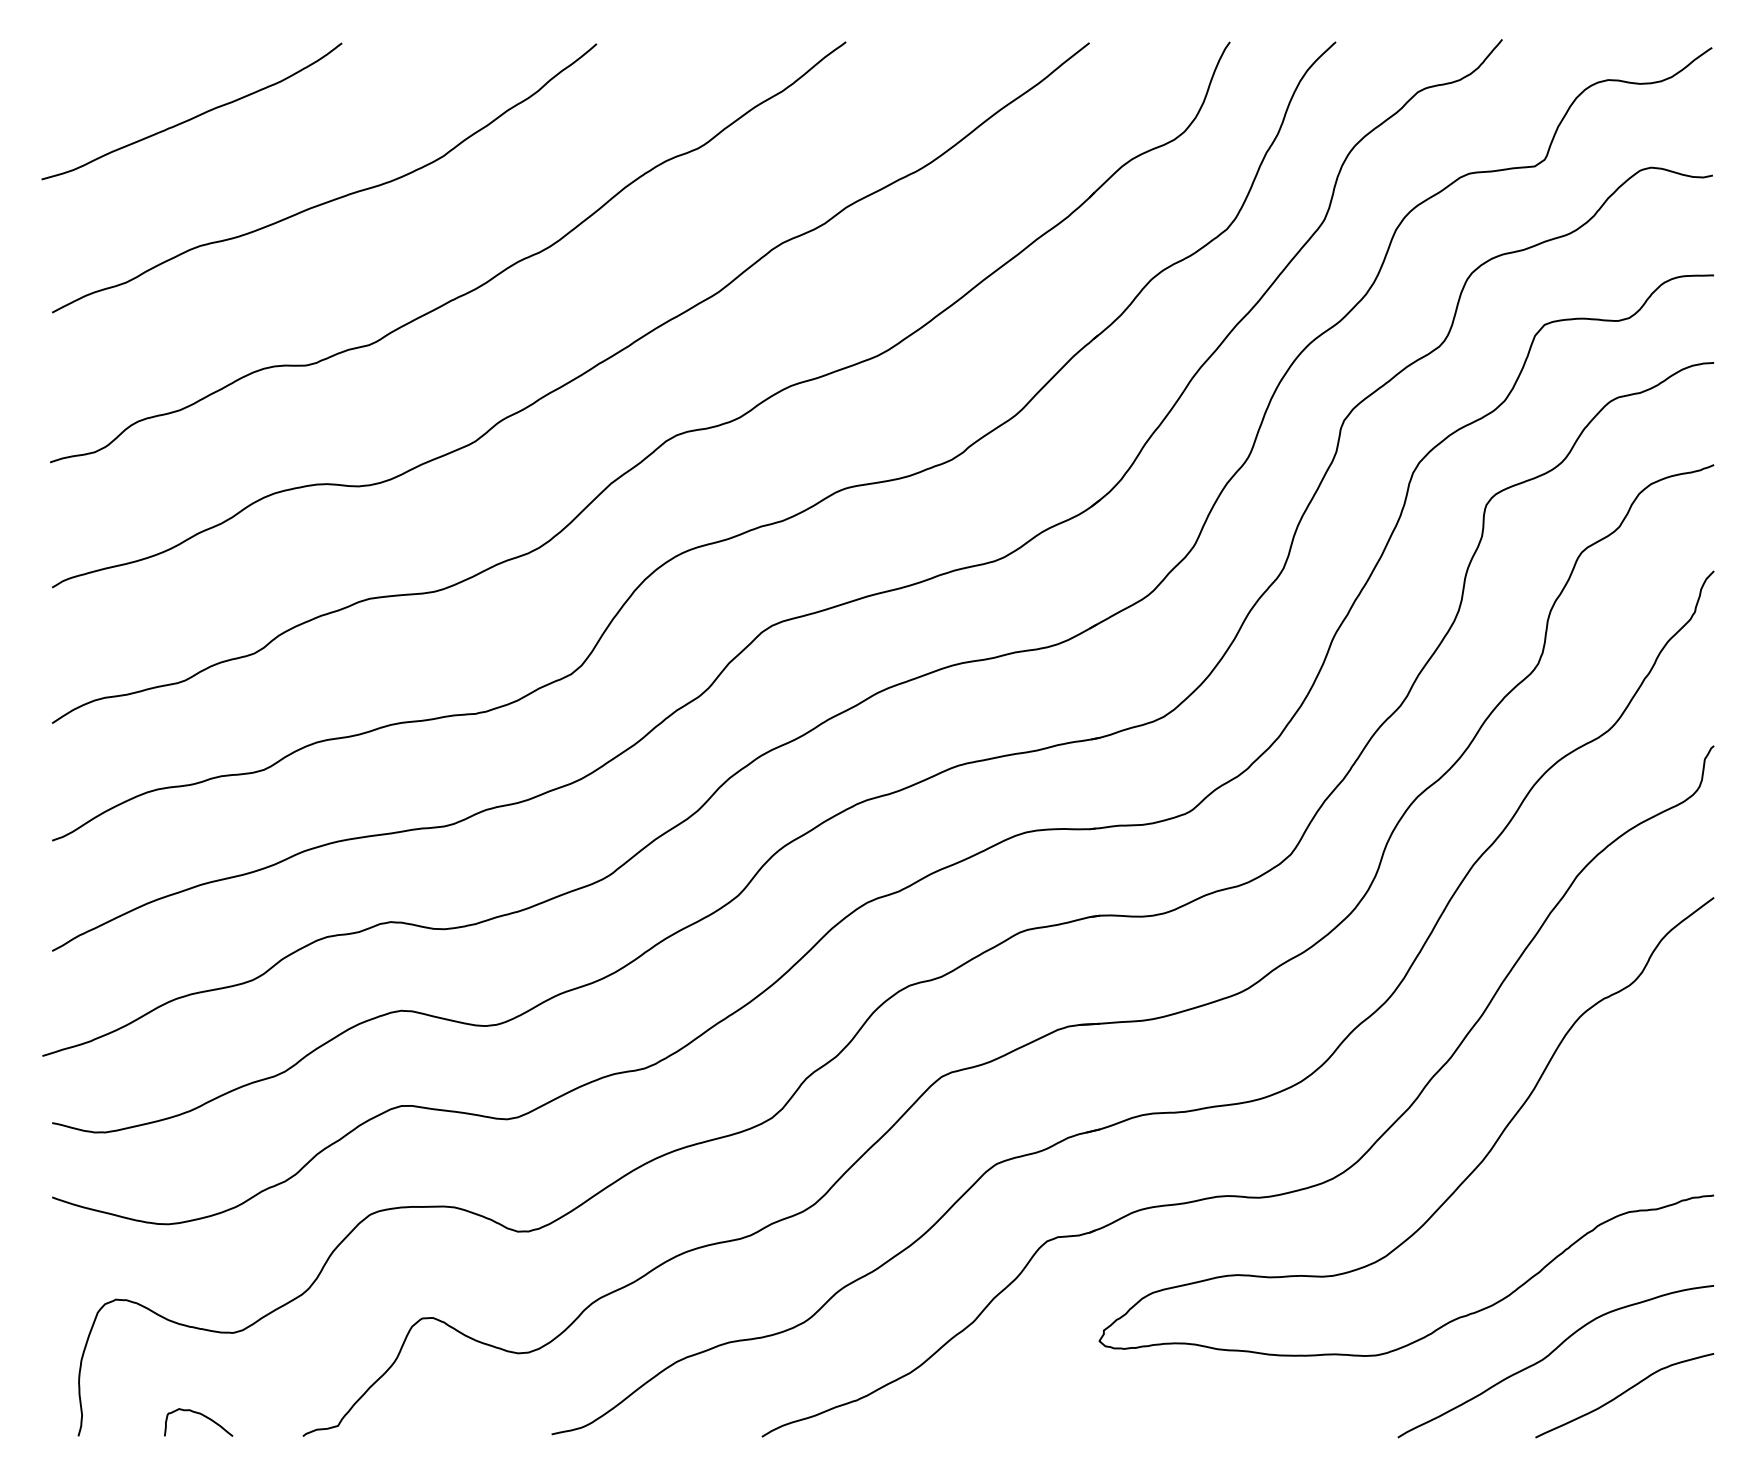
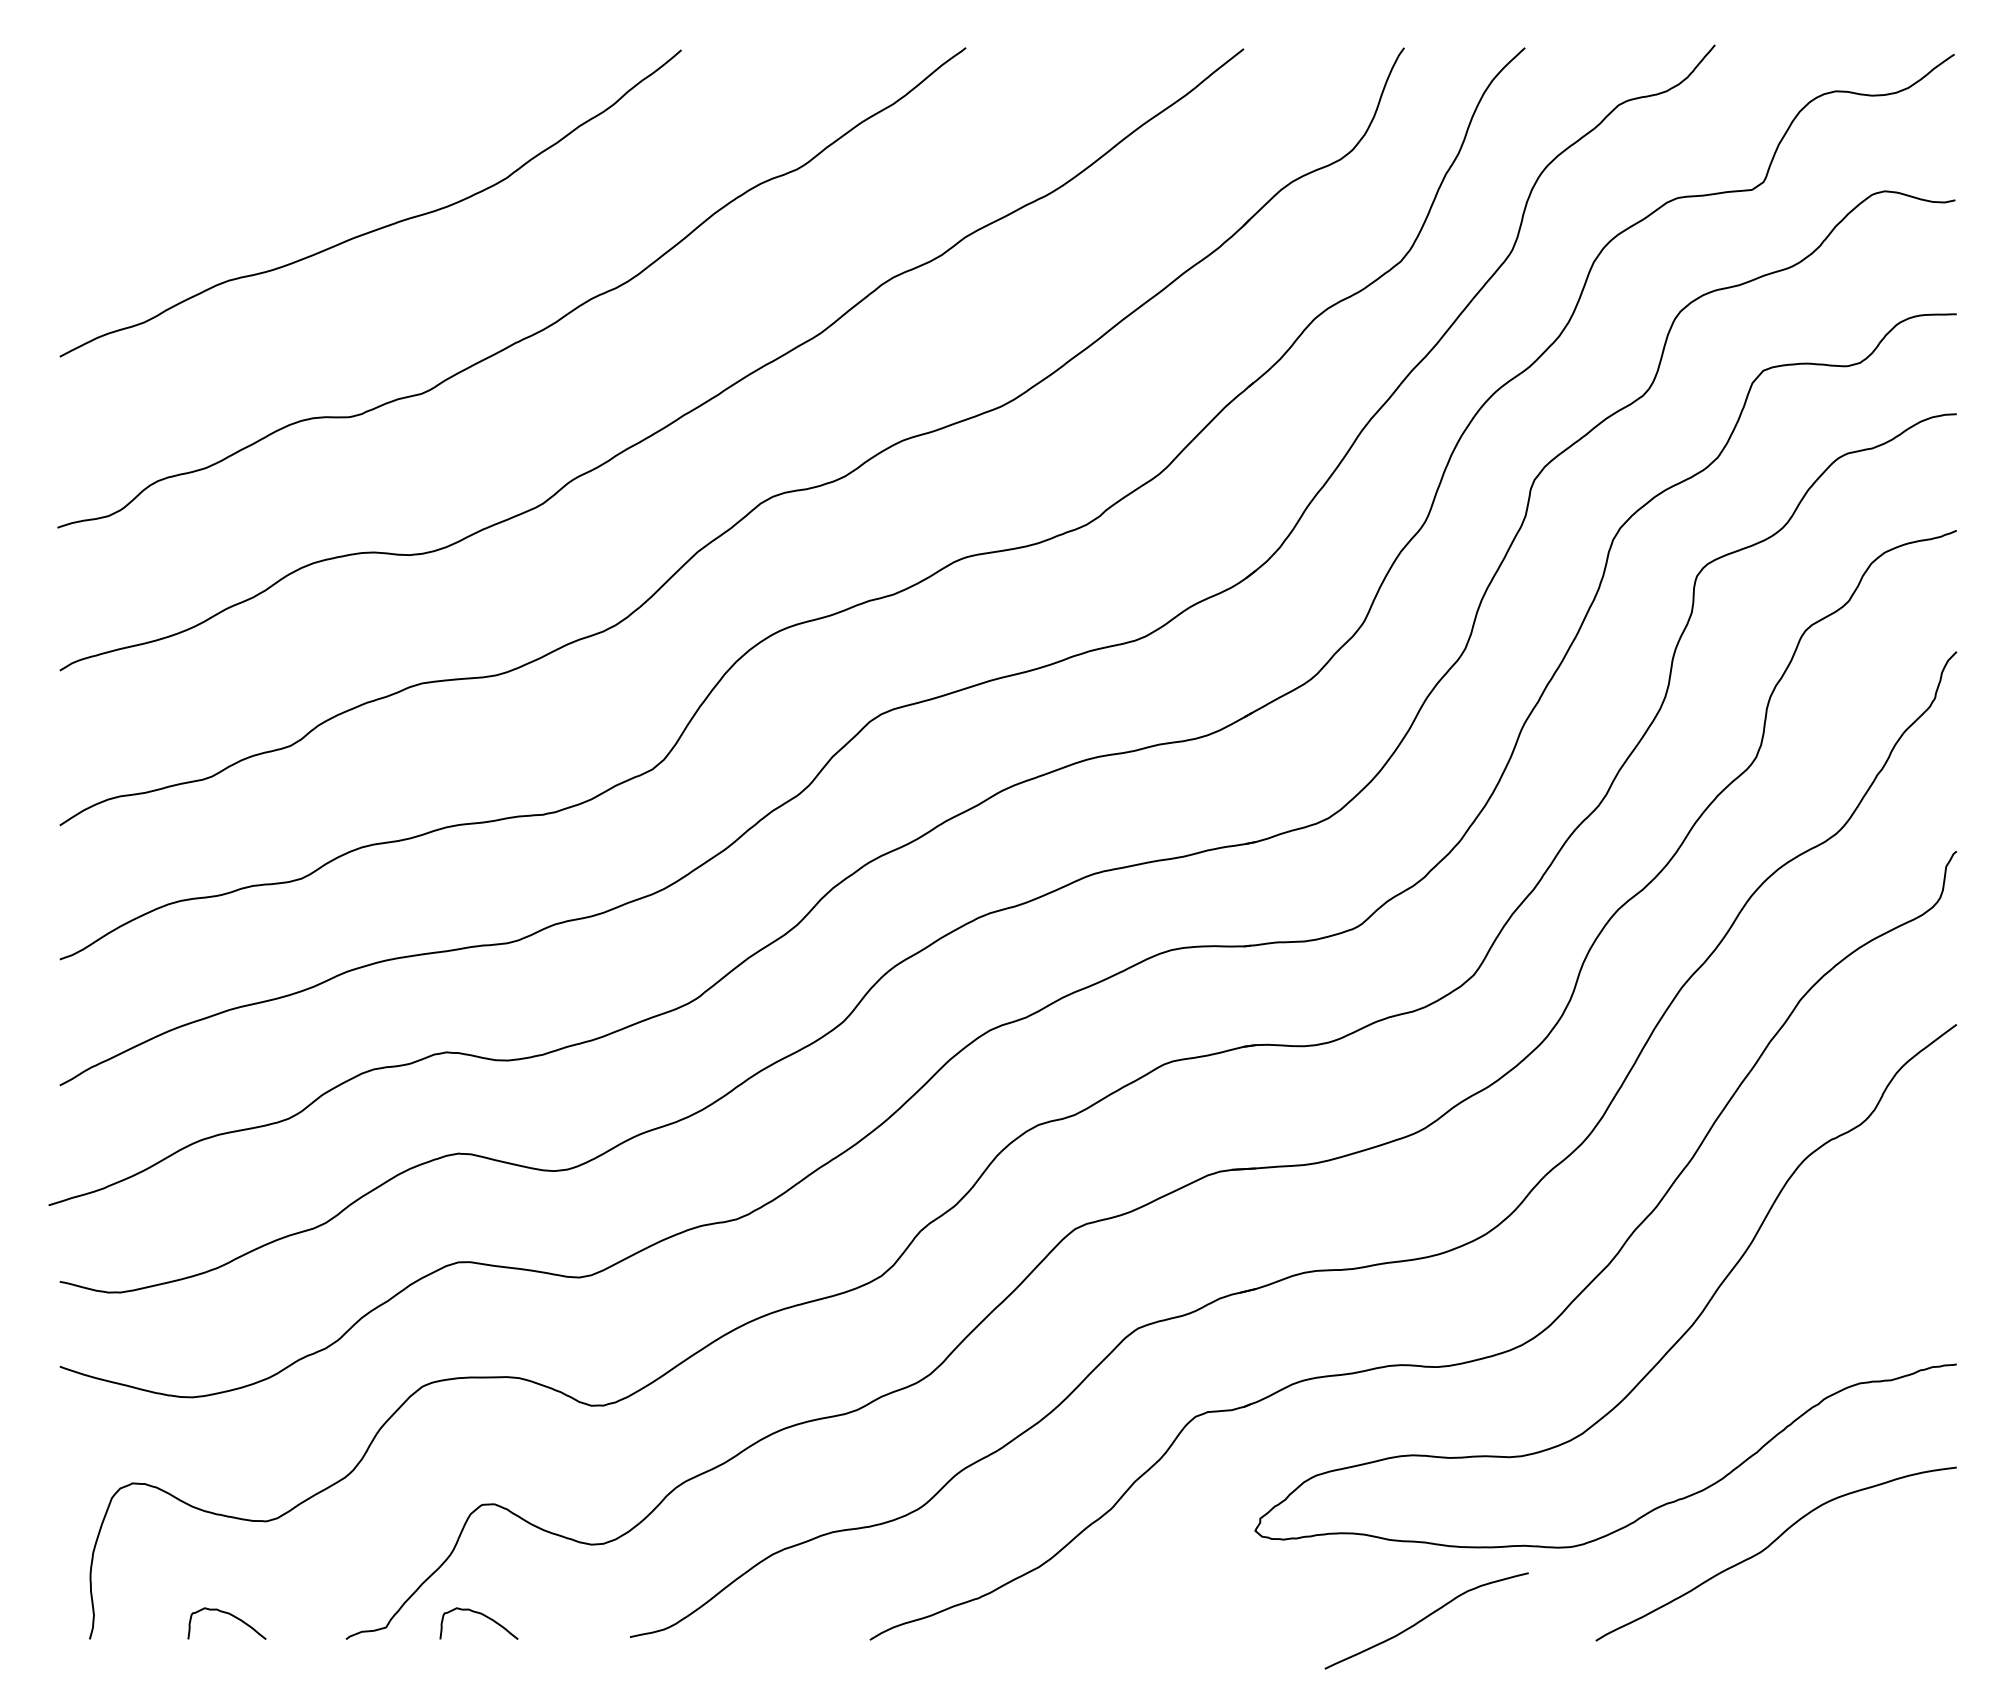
curve: (193, 117) -> (221, 133), removed
curve: (1624, 1393) -> (1426, 1618), moved
curve: (422, 1415) -> (482, 1615), added

